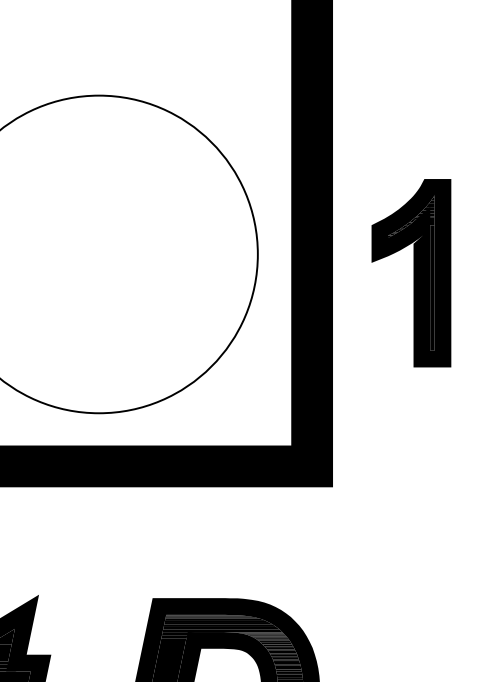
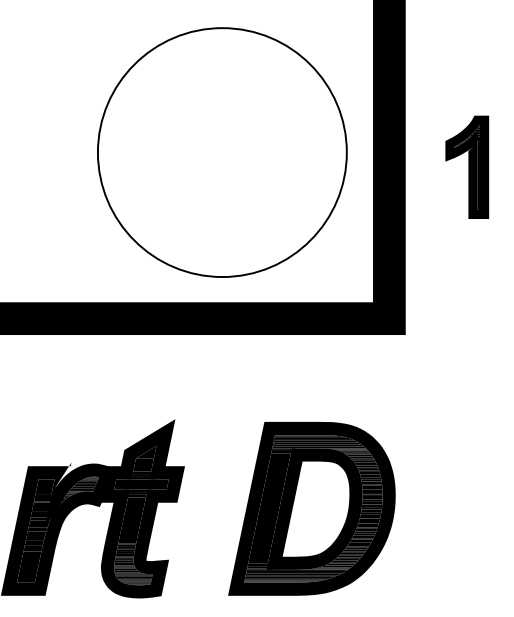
part: (411, 273) -> (467, 167), size x0.7

